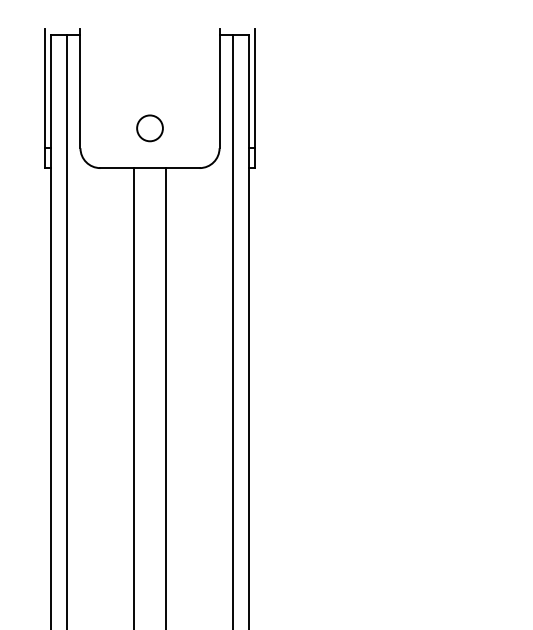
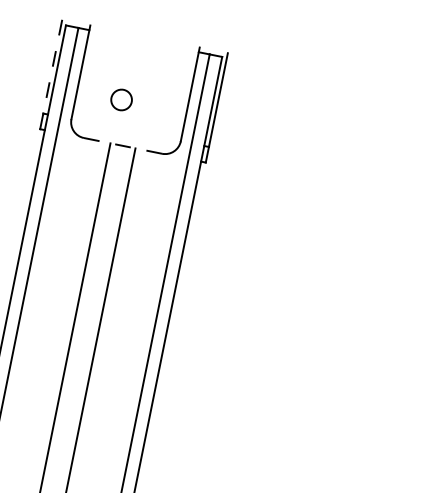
line: (44, 88) -> (52, 66), solid -> dashed
circle: (149, 128) -> (121, 100), moved
line: (150, 168) -> (123, 146), solid -> dashed

